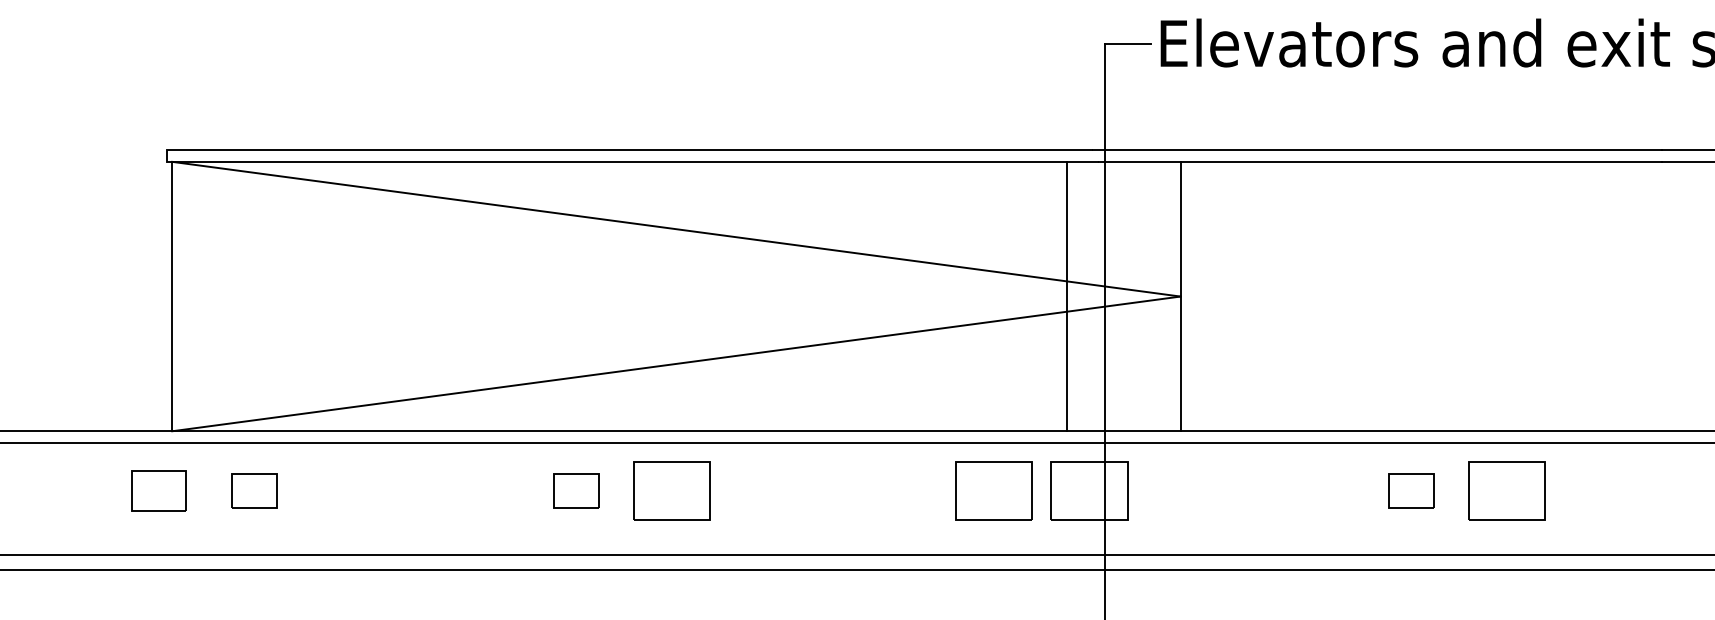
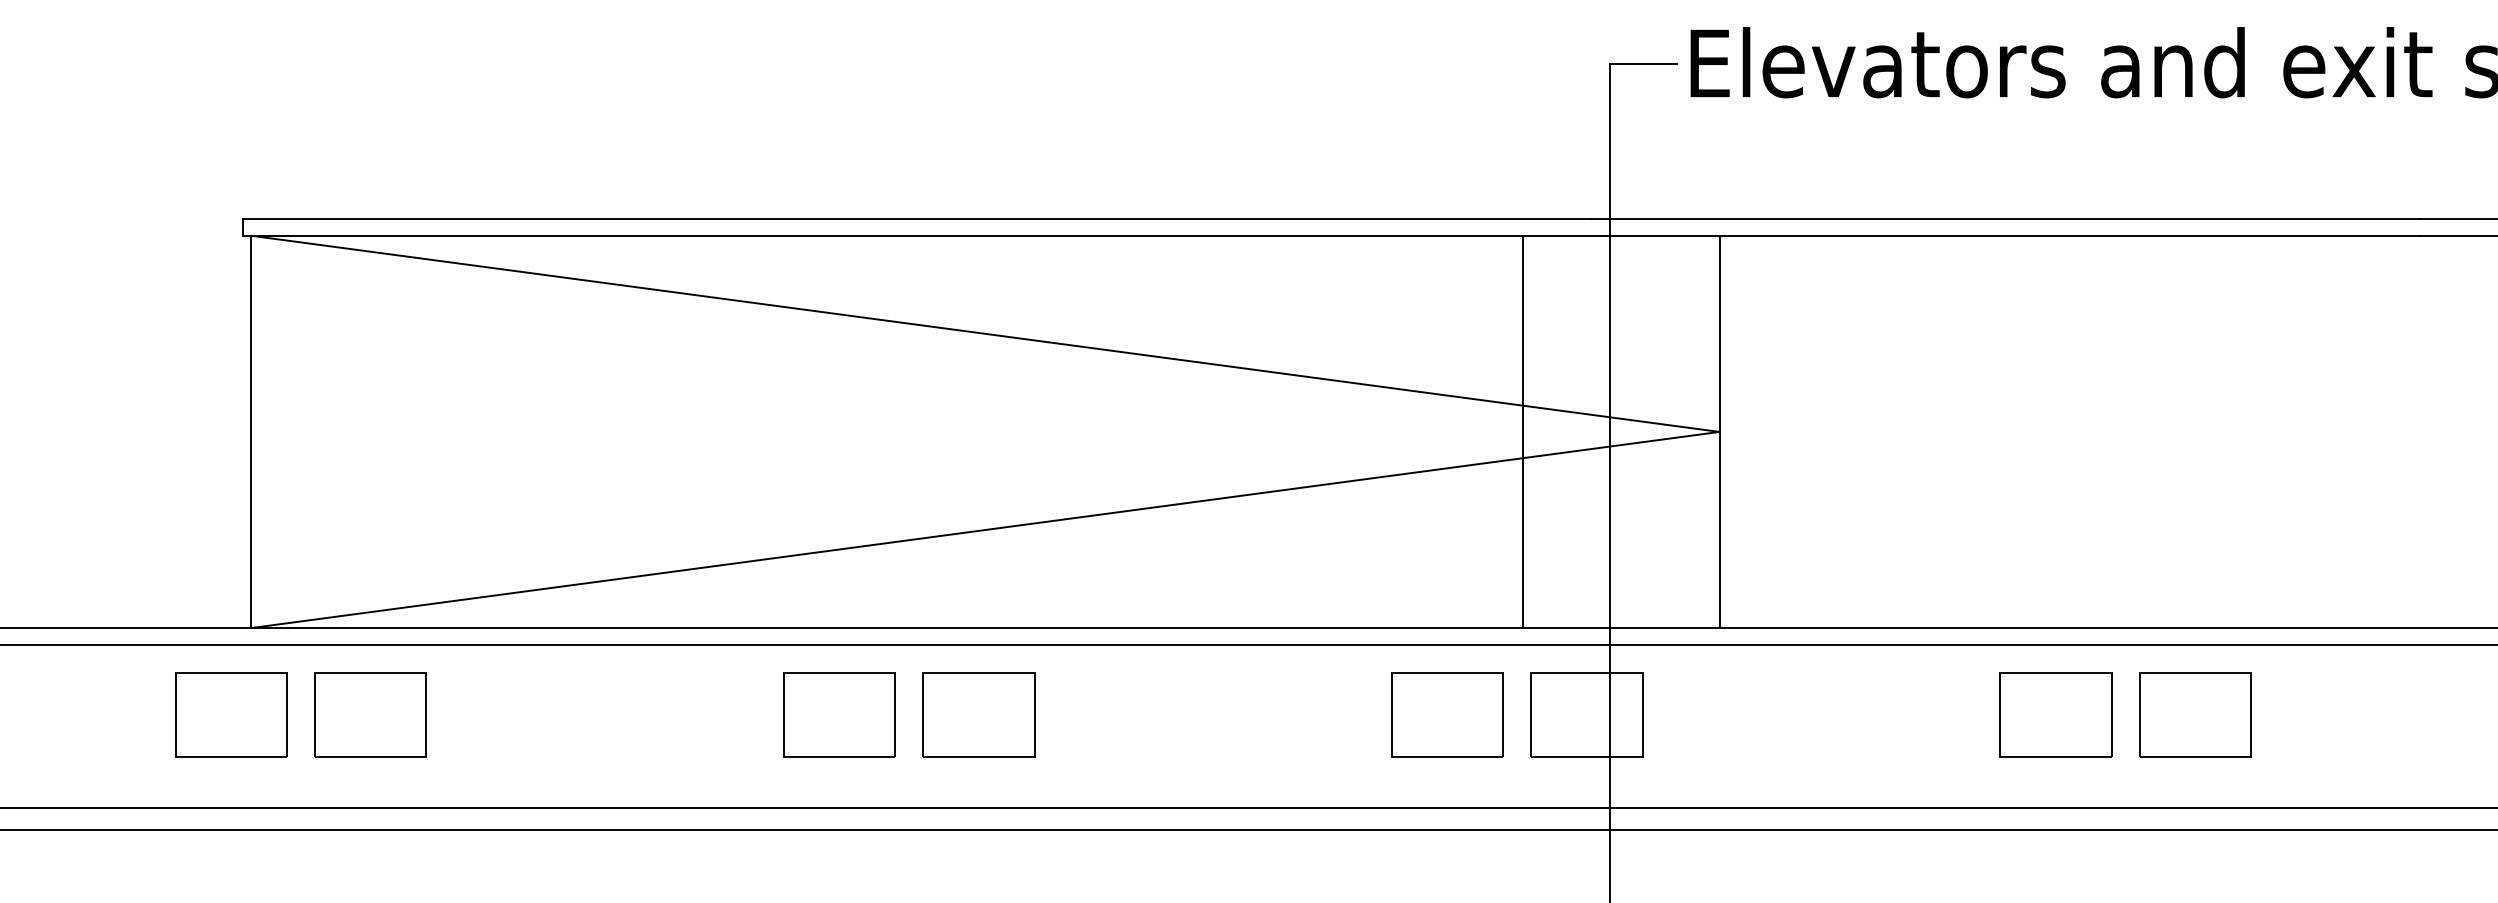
line: (1066, 296) -> (1522, 431), moved
part: (158, 490) -> (230, 714), size x1.43
part: (254, 490) -> (370, 714), size x1.67
part: (576, 490) -> (839, 714), size x1.67
part: (1411, 490) -> (2055, 714), size x1.67

